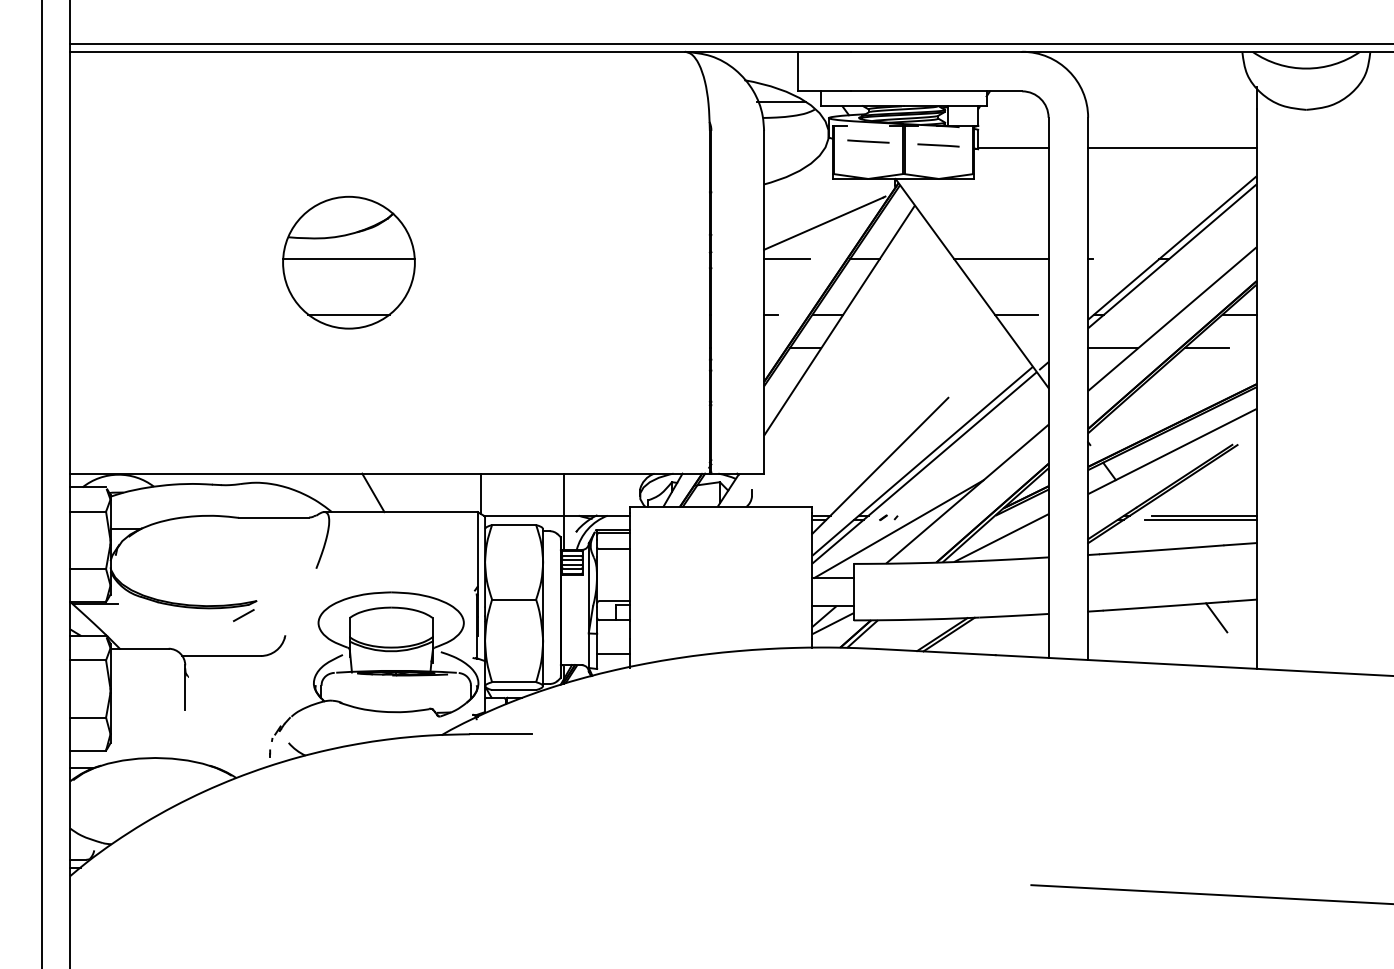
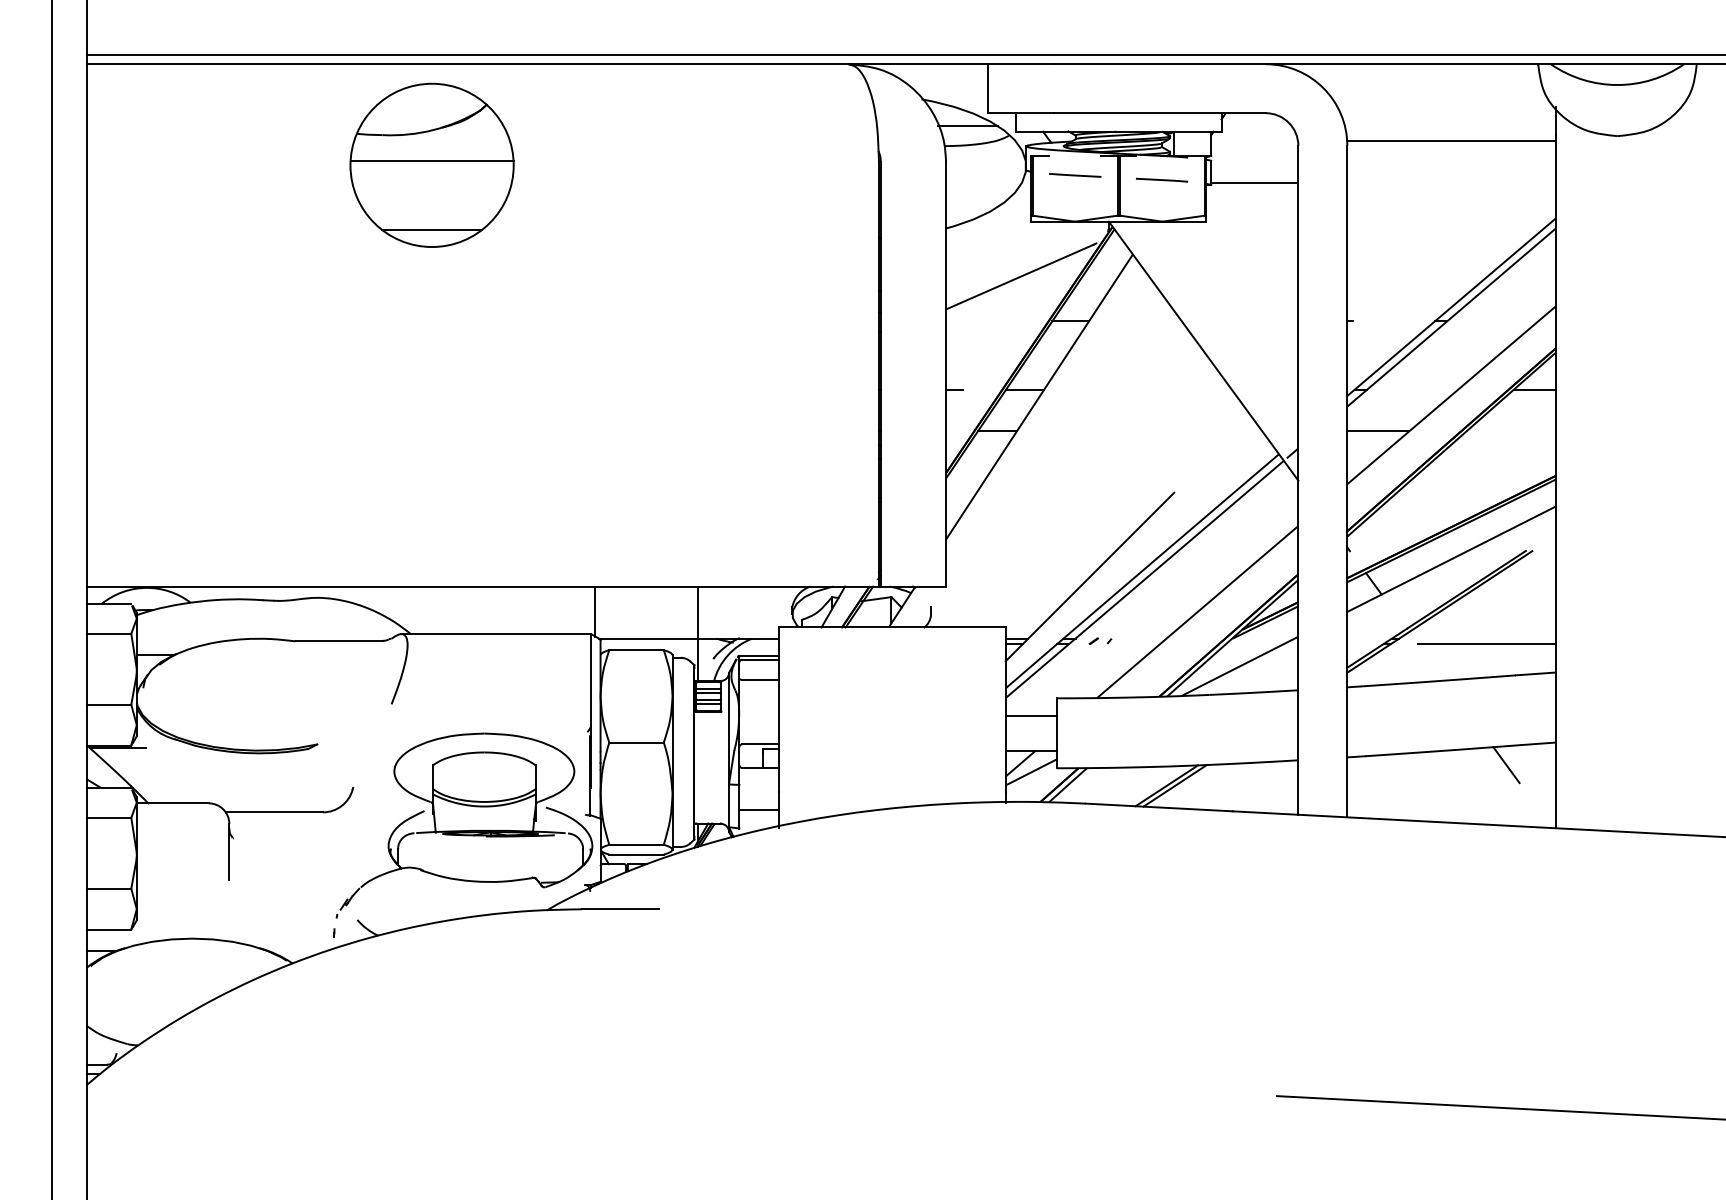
line: (1172, 148) -> (1451, 141), moved
line: (787, 259) -> (974, 321), removed
line: (1001, 259) -> (1239, 321), removed
part: (348, 262) -> (431, 164), moved
line: (1016, 314) -> (1258, 389), removed
line: (1206, 348) -> (1493, 431), removed
line: (373, 492) -> (462, 610), removed
line: (1203, 515) -> (1490, 638), removed
line: (898, 528) -> (1112, 654), removed
line: (243, 615) -> (301, 762), removed

